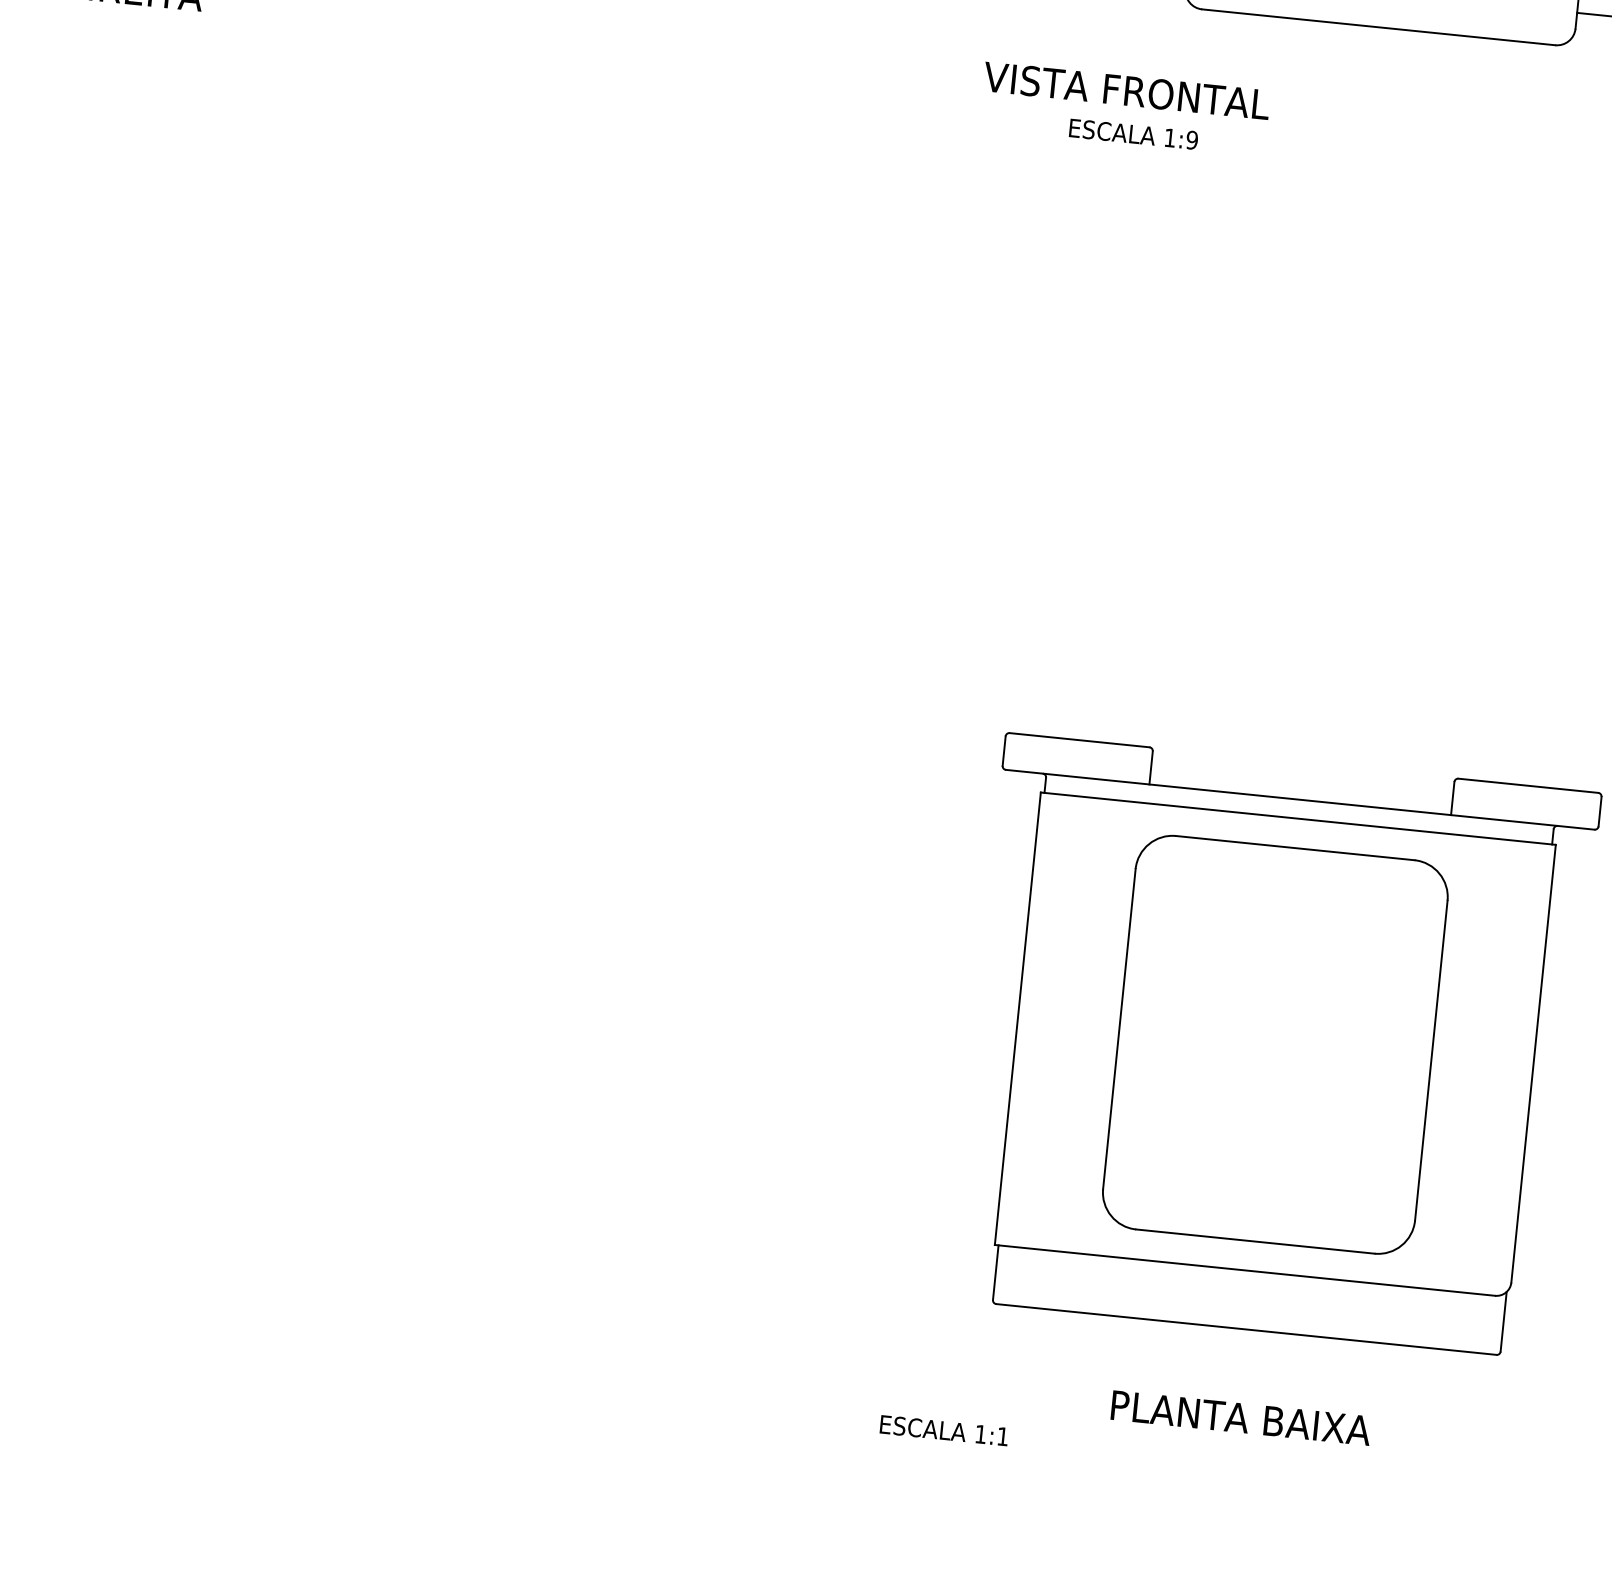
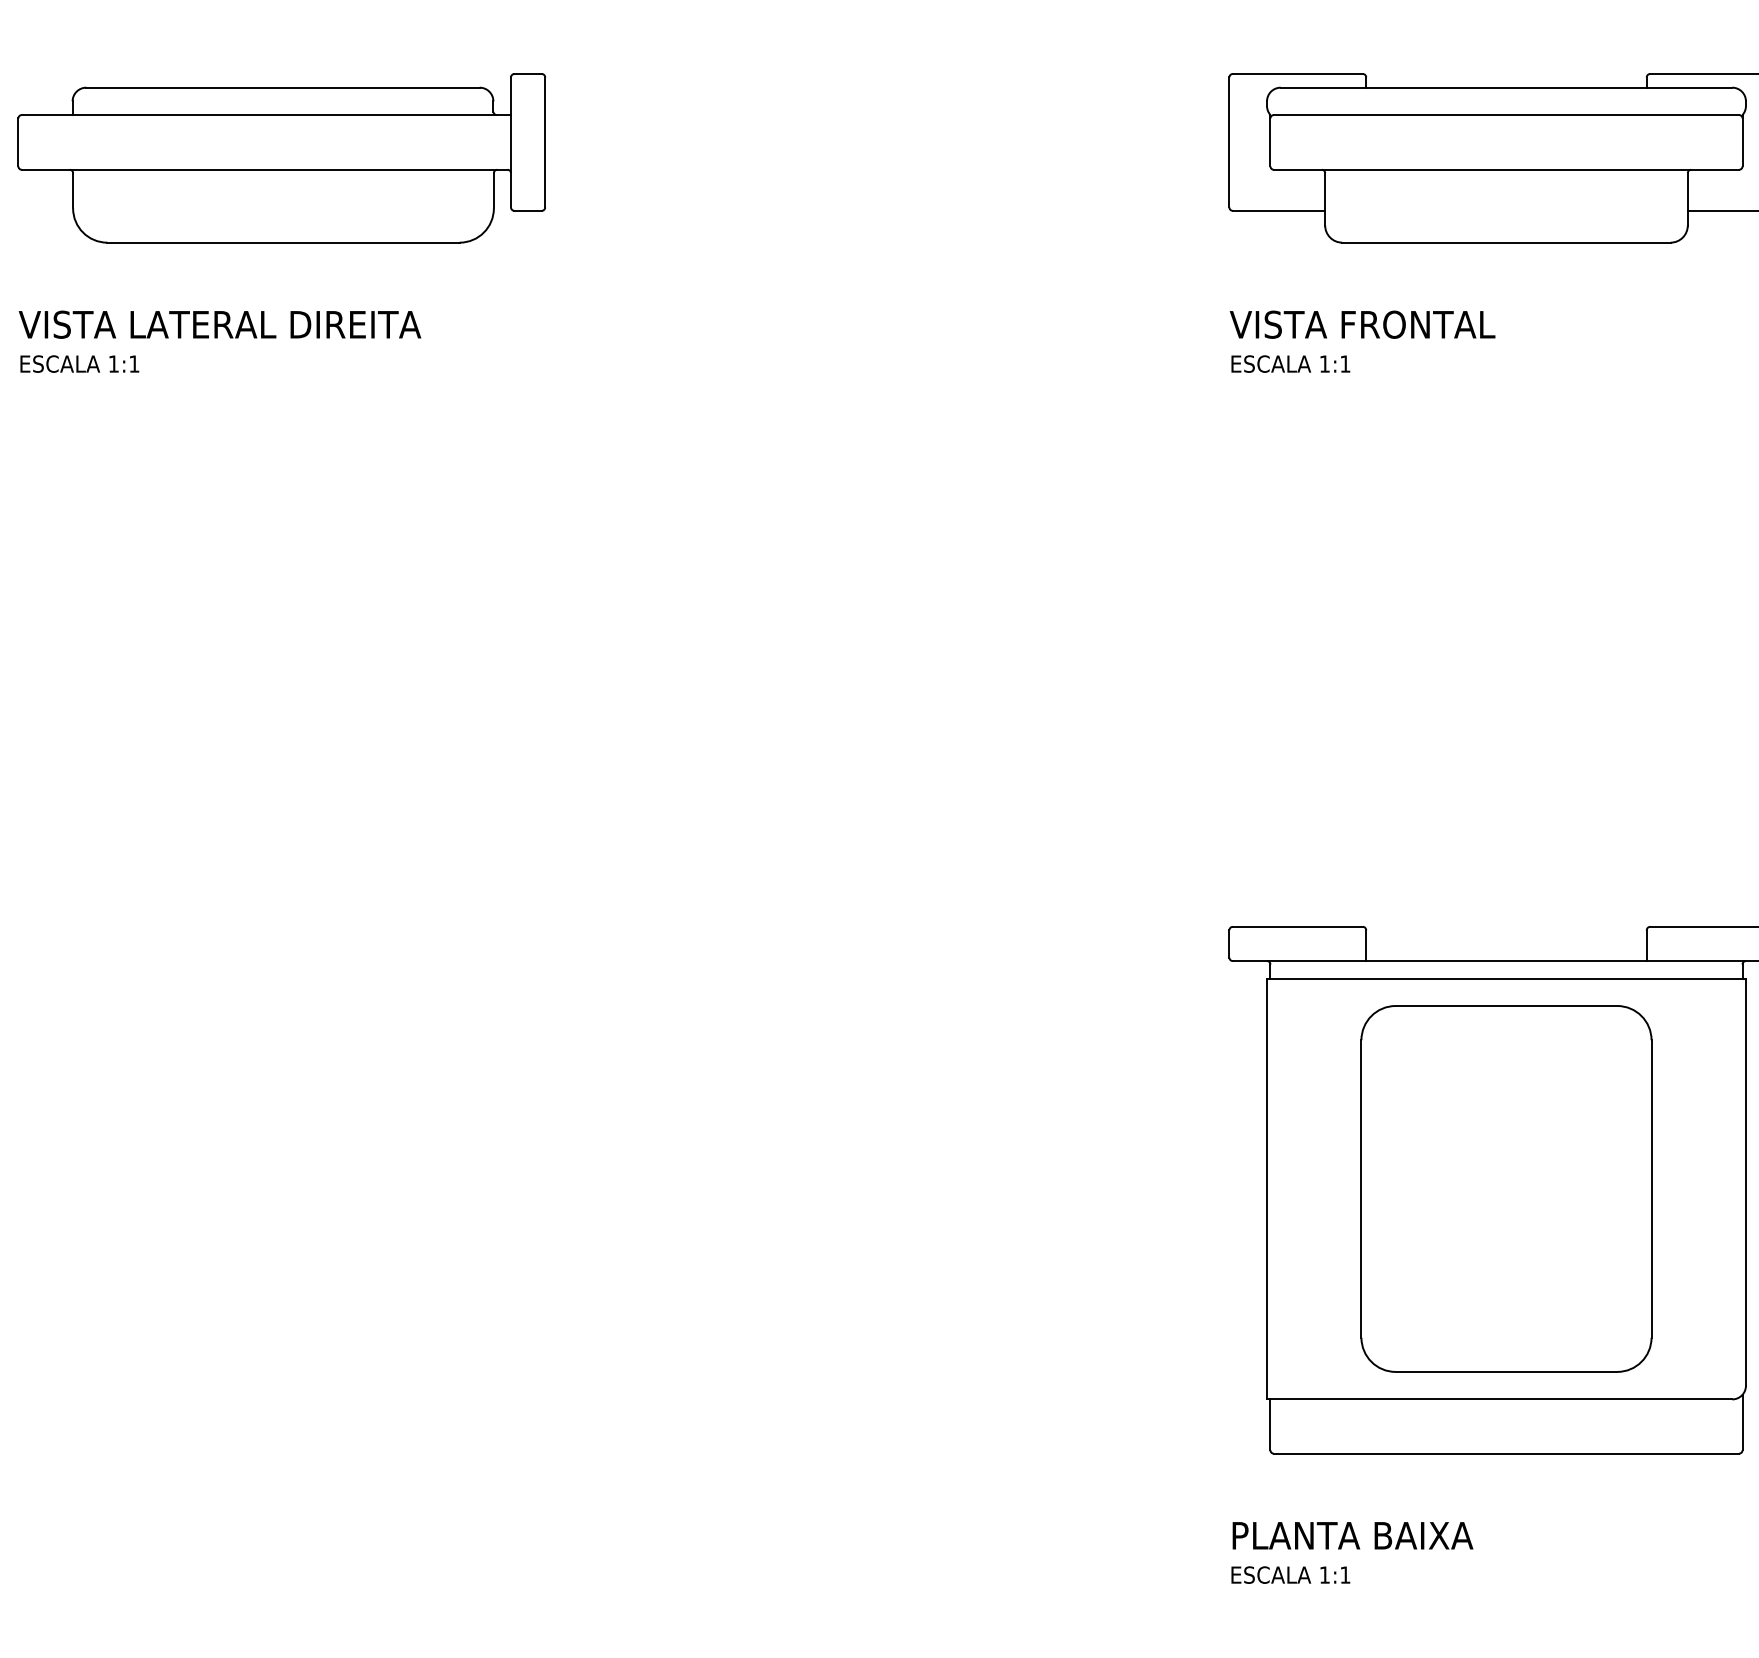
text: (1126, 90) -> (1362, 324), moved
text: (1192, 139) -> (1345, 363), 1:9 -> 1:1
text: (1240, 1417) -> (1352, 1535), moved
text: (944, 1430) -> (1290, 1574), moved

